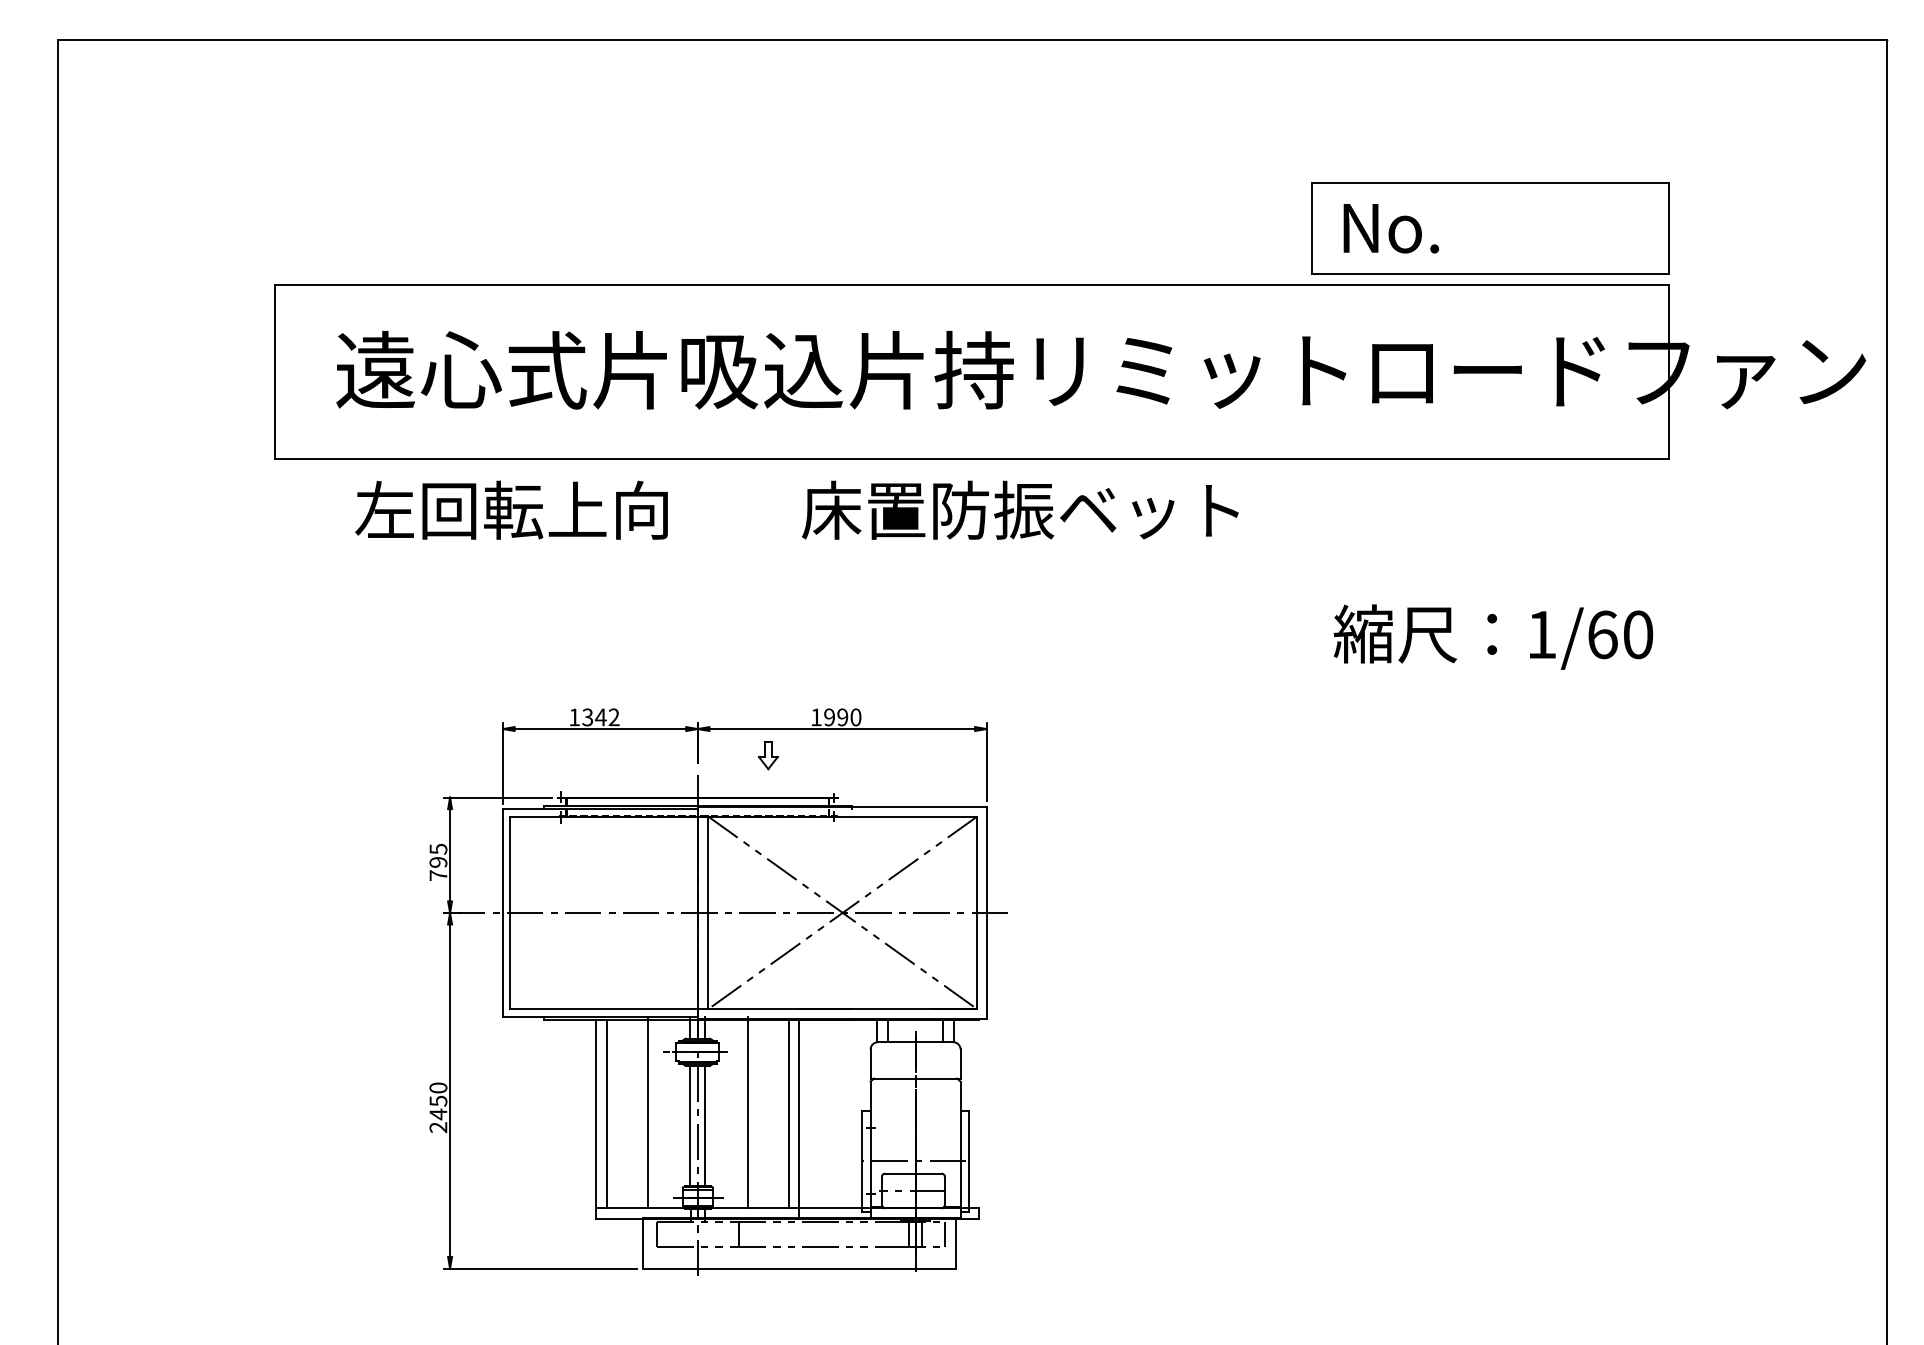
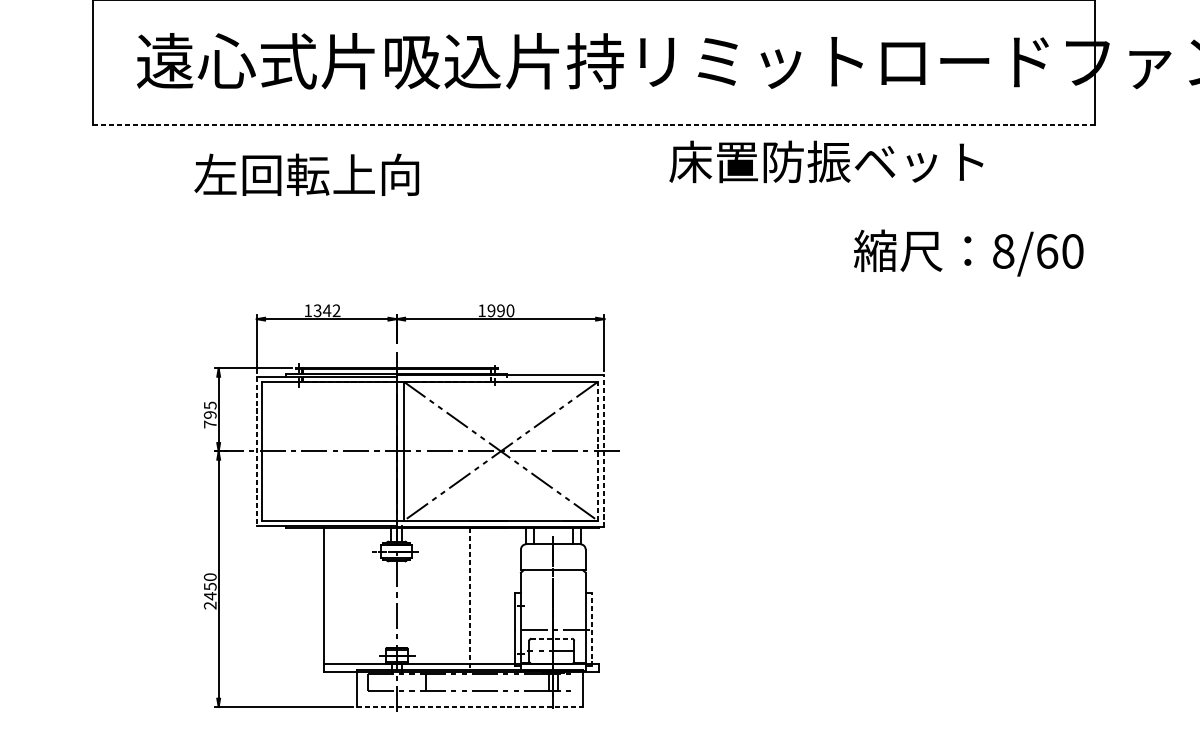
line: (972, 458) -> (594, 124), solid -> dashed
text: (511, 509) -> (306, 174), moved
text: (1020, 509) -> (826, 161), moved
text: (1541, 634) -> (1003, 251), 1/60 -> 8/60
part: (768, 755) -> (447, 338), removed
line: (503, 912) -> (257, 451), solid -> dashed
line: (977, 912) -> (597, 451), solid -> dashed
line: (986, 912) -> (604, 451), solid -> dashed
line: (648, 1112) -> (361, 594), removed
line: (747, 1112) -> (432, 594), removed
line: (607, 1114) -> (331, 596), removed
line: (788, 1114) -> (461, 596), removed
line: (799, 1119) -> (469, 599), solid -> dashed
line: (690, 1125) -> (391, 604), removed
line: (705, 1125) -> (402, 604), removed
line: (969, 1161) -> (592, 630), solid -> dashed
line: (913, 1173) -> (551, 638), solid -> dashed
line: (944, 1234) -> (574, 682), removed
line: (799, 1268) -> (469, 706), solid -> dashed

